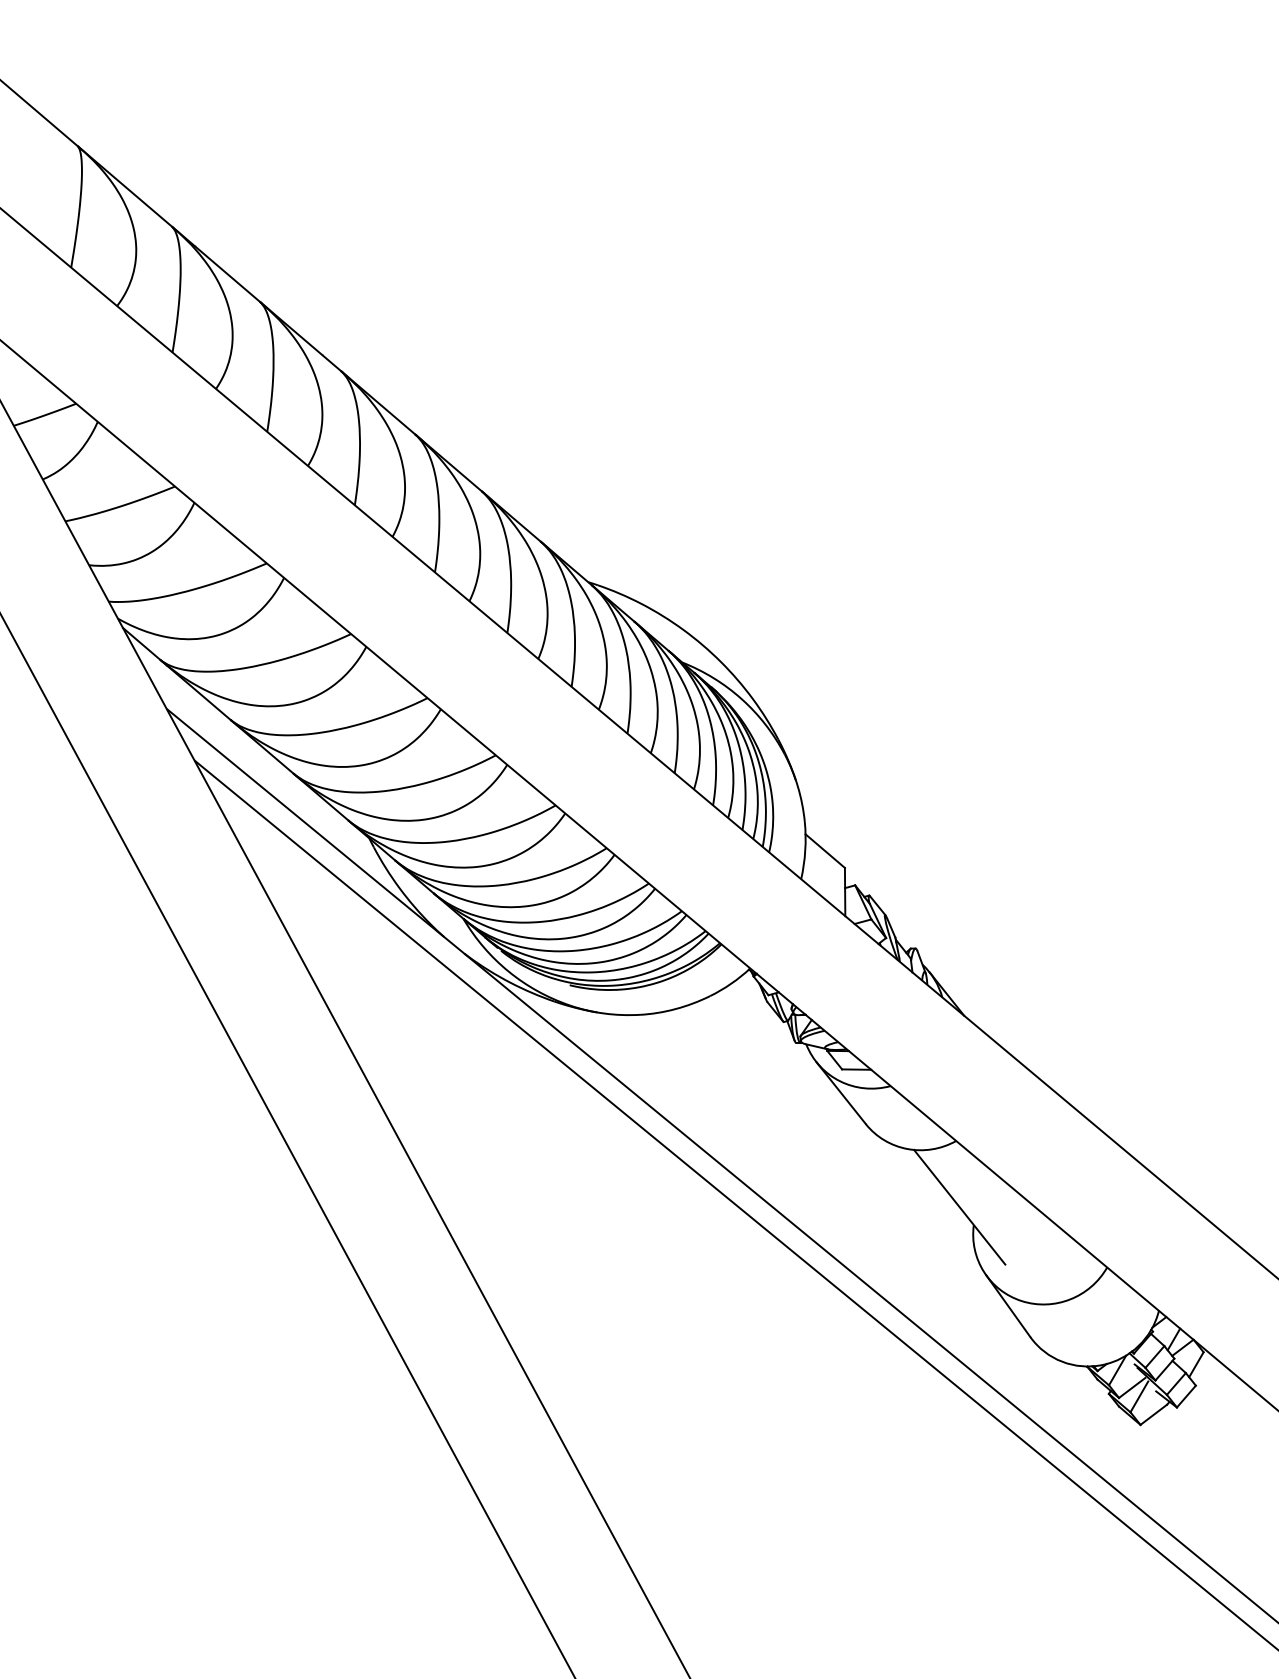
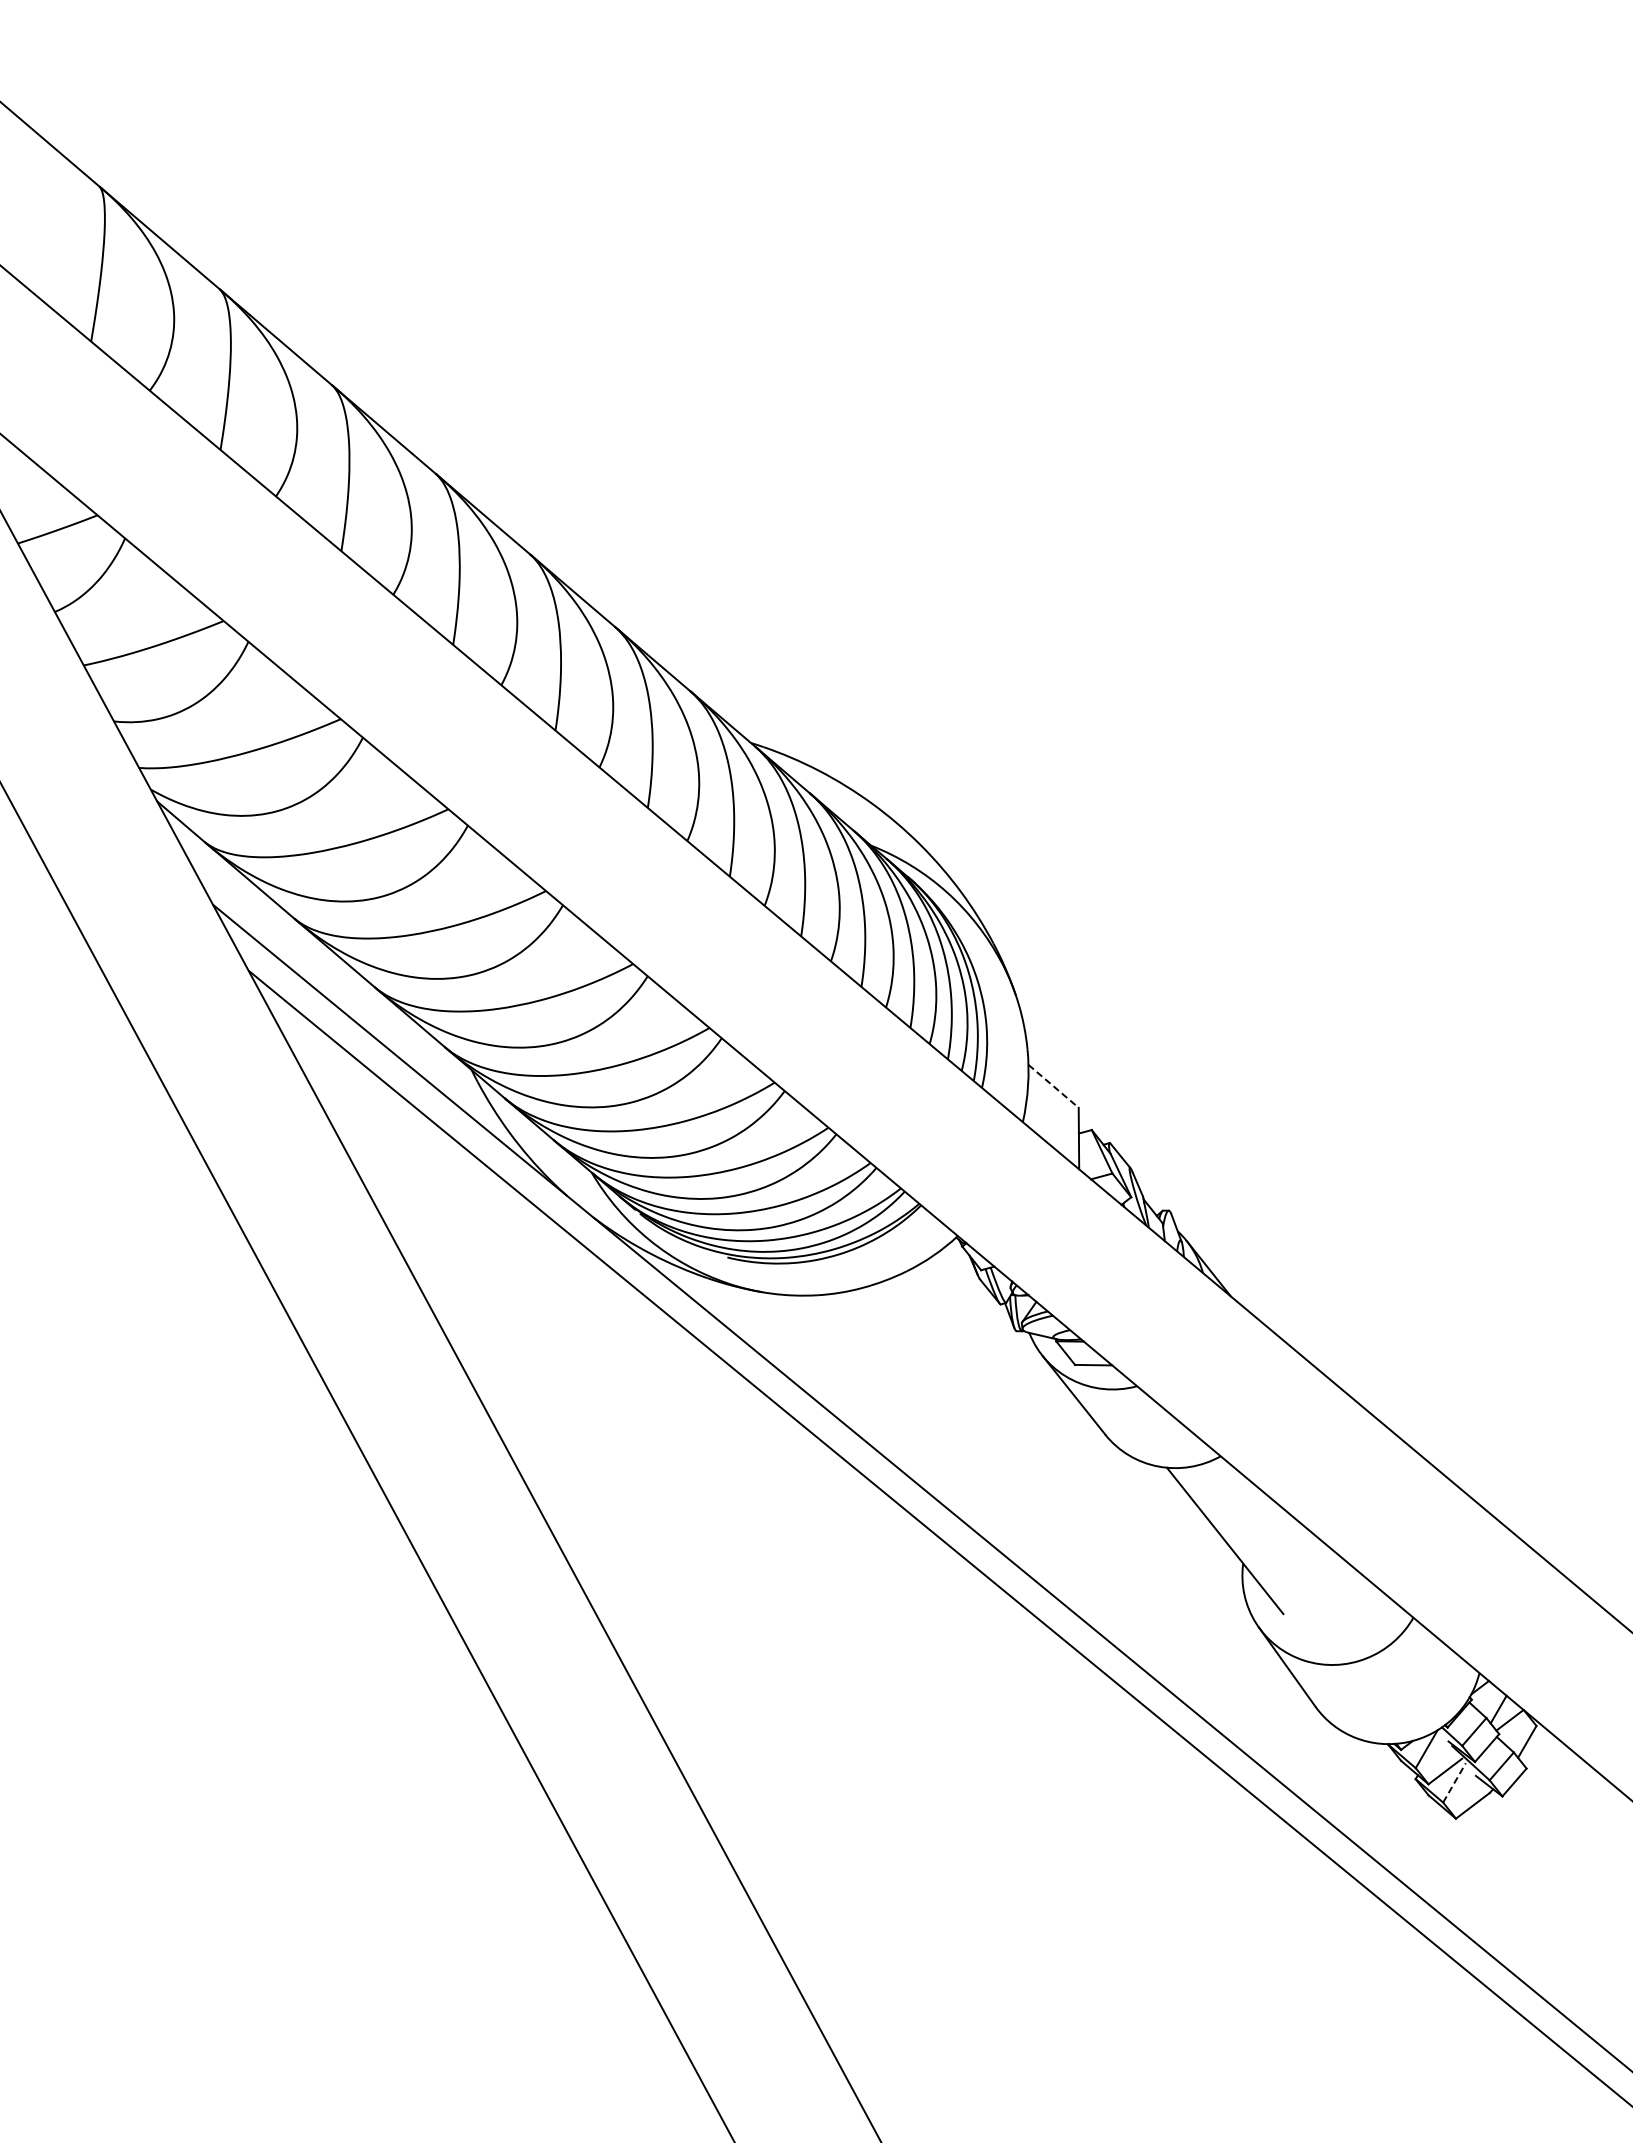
line: (825, 851) -> (1053, 1086), solid -> dashed
line: (1139, 1396) -> (1454, 1782), solid -> dashed

